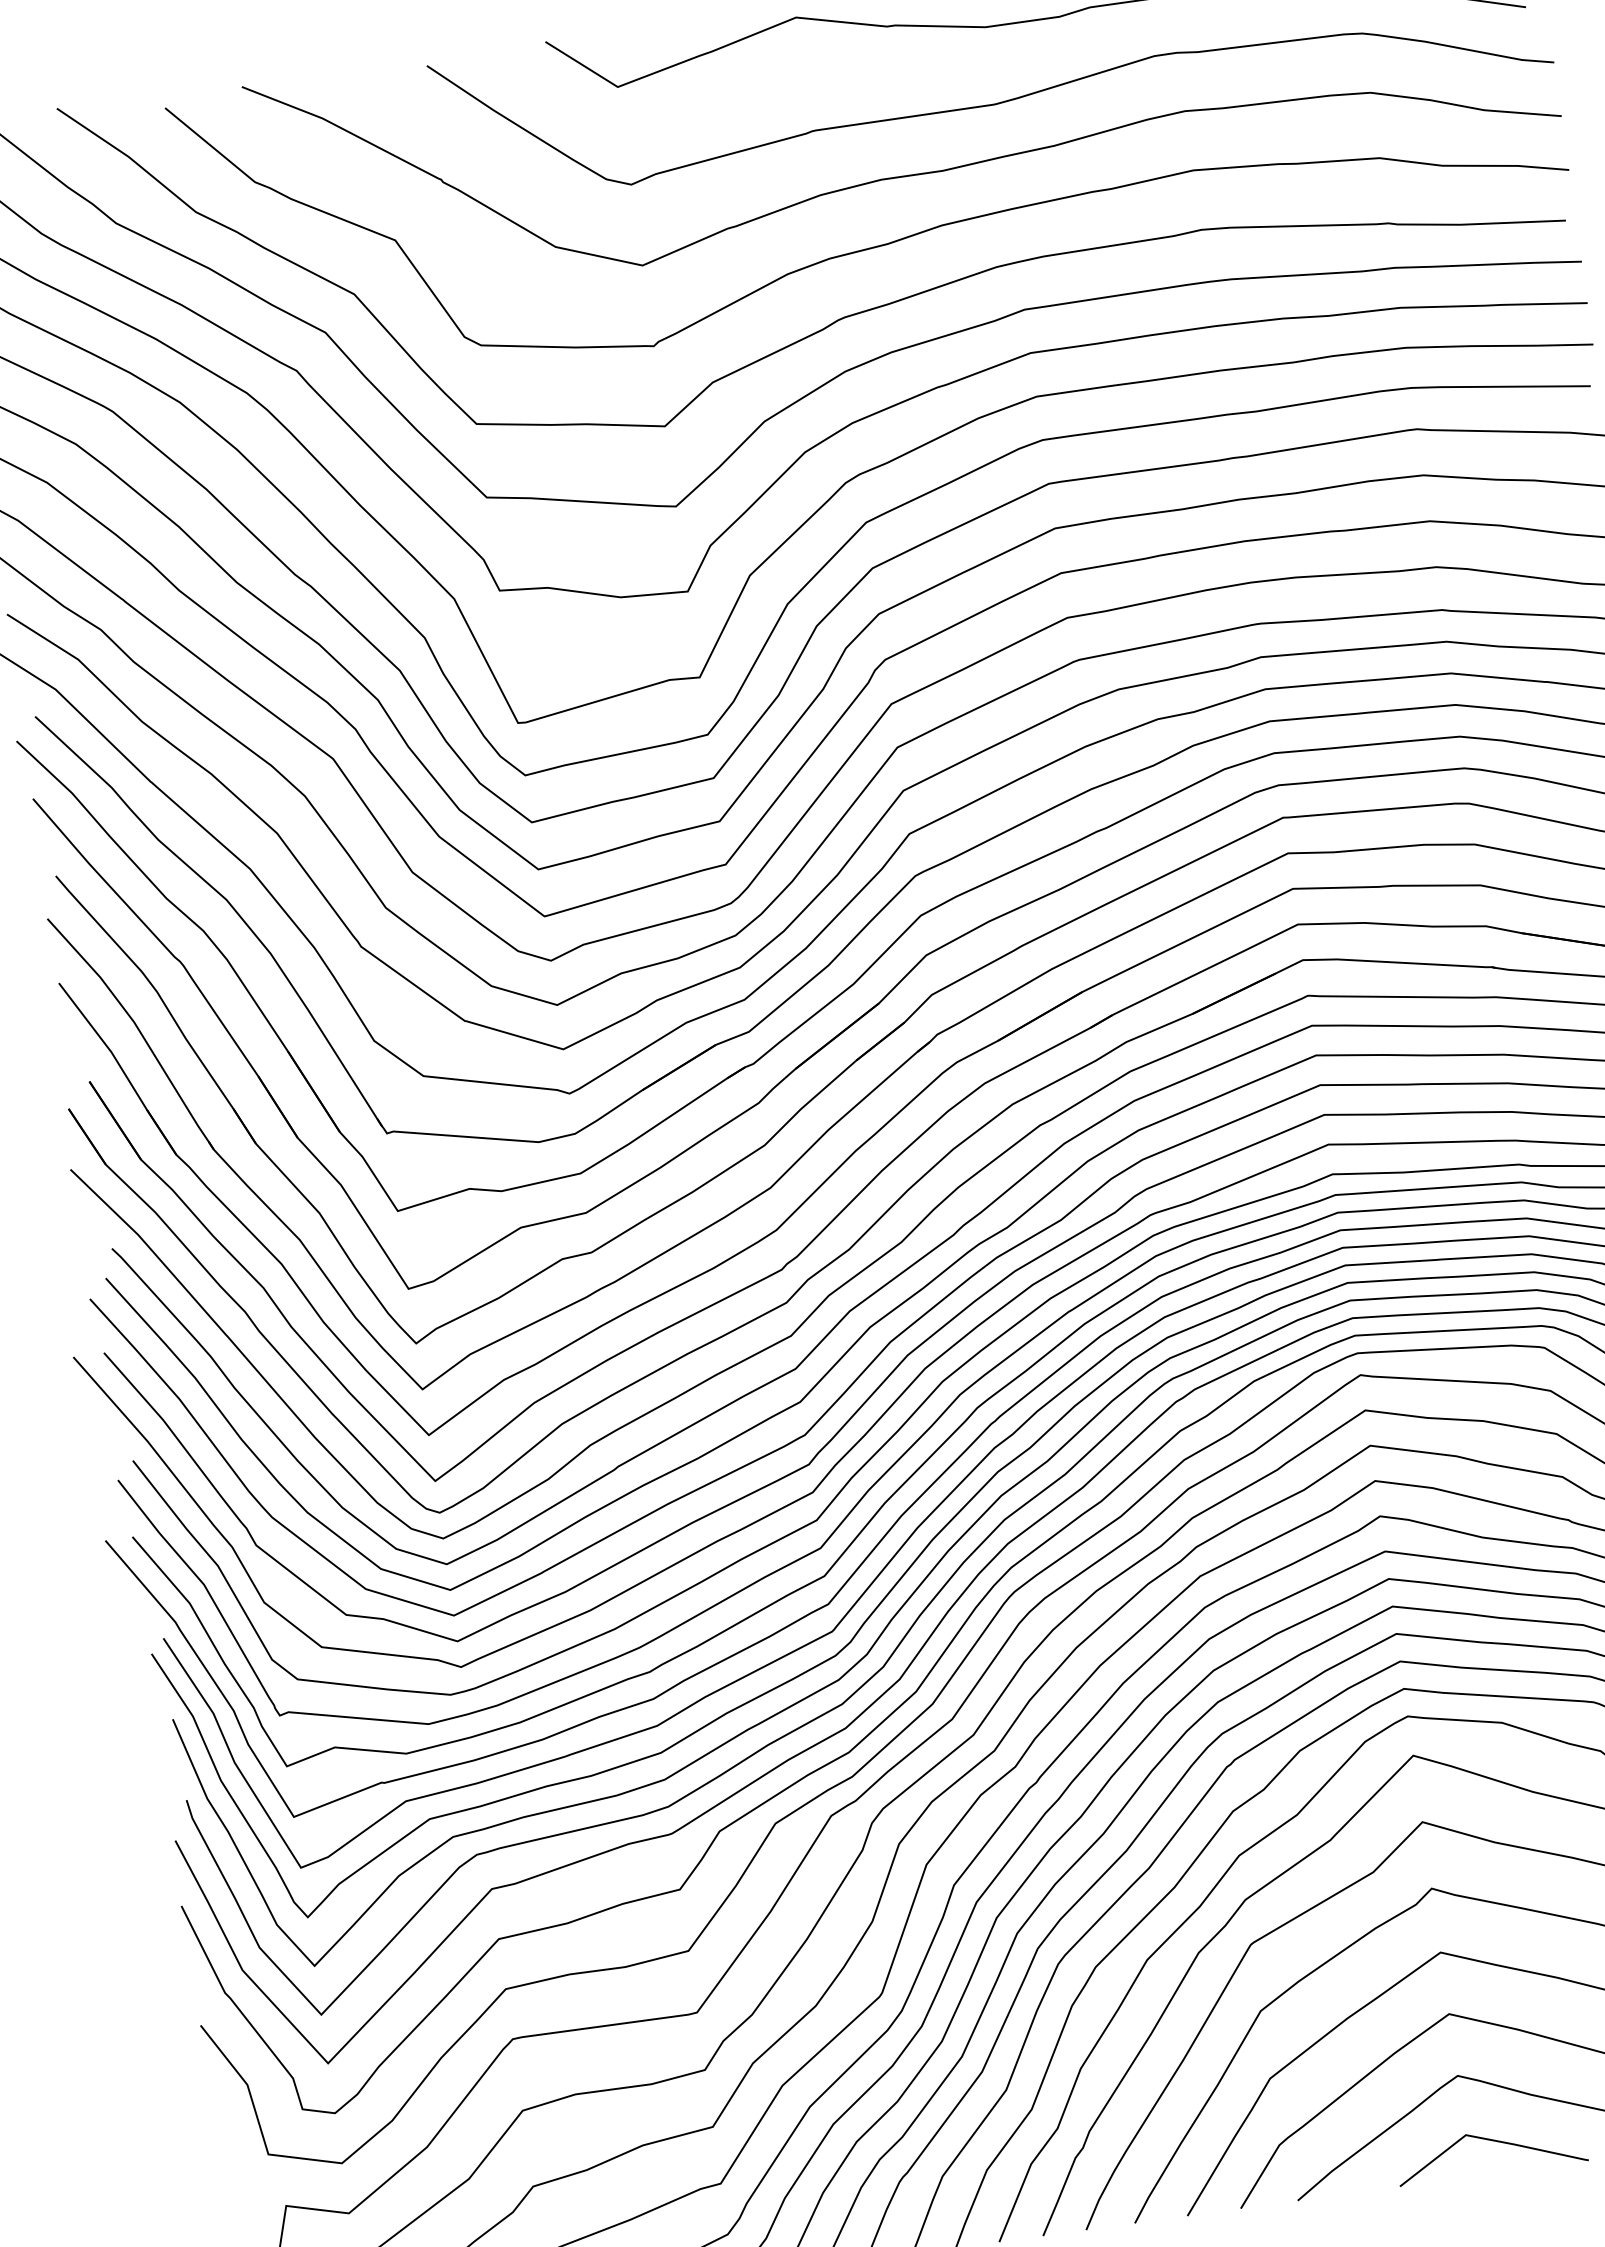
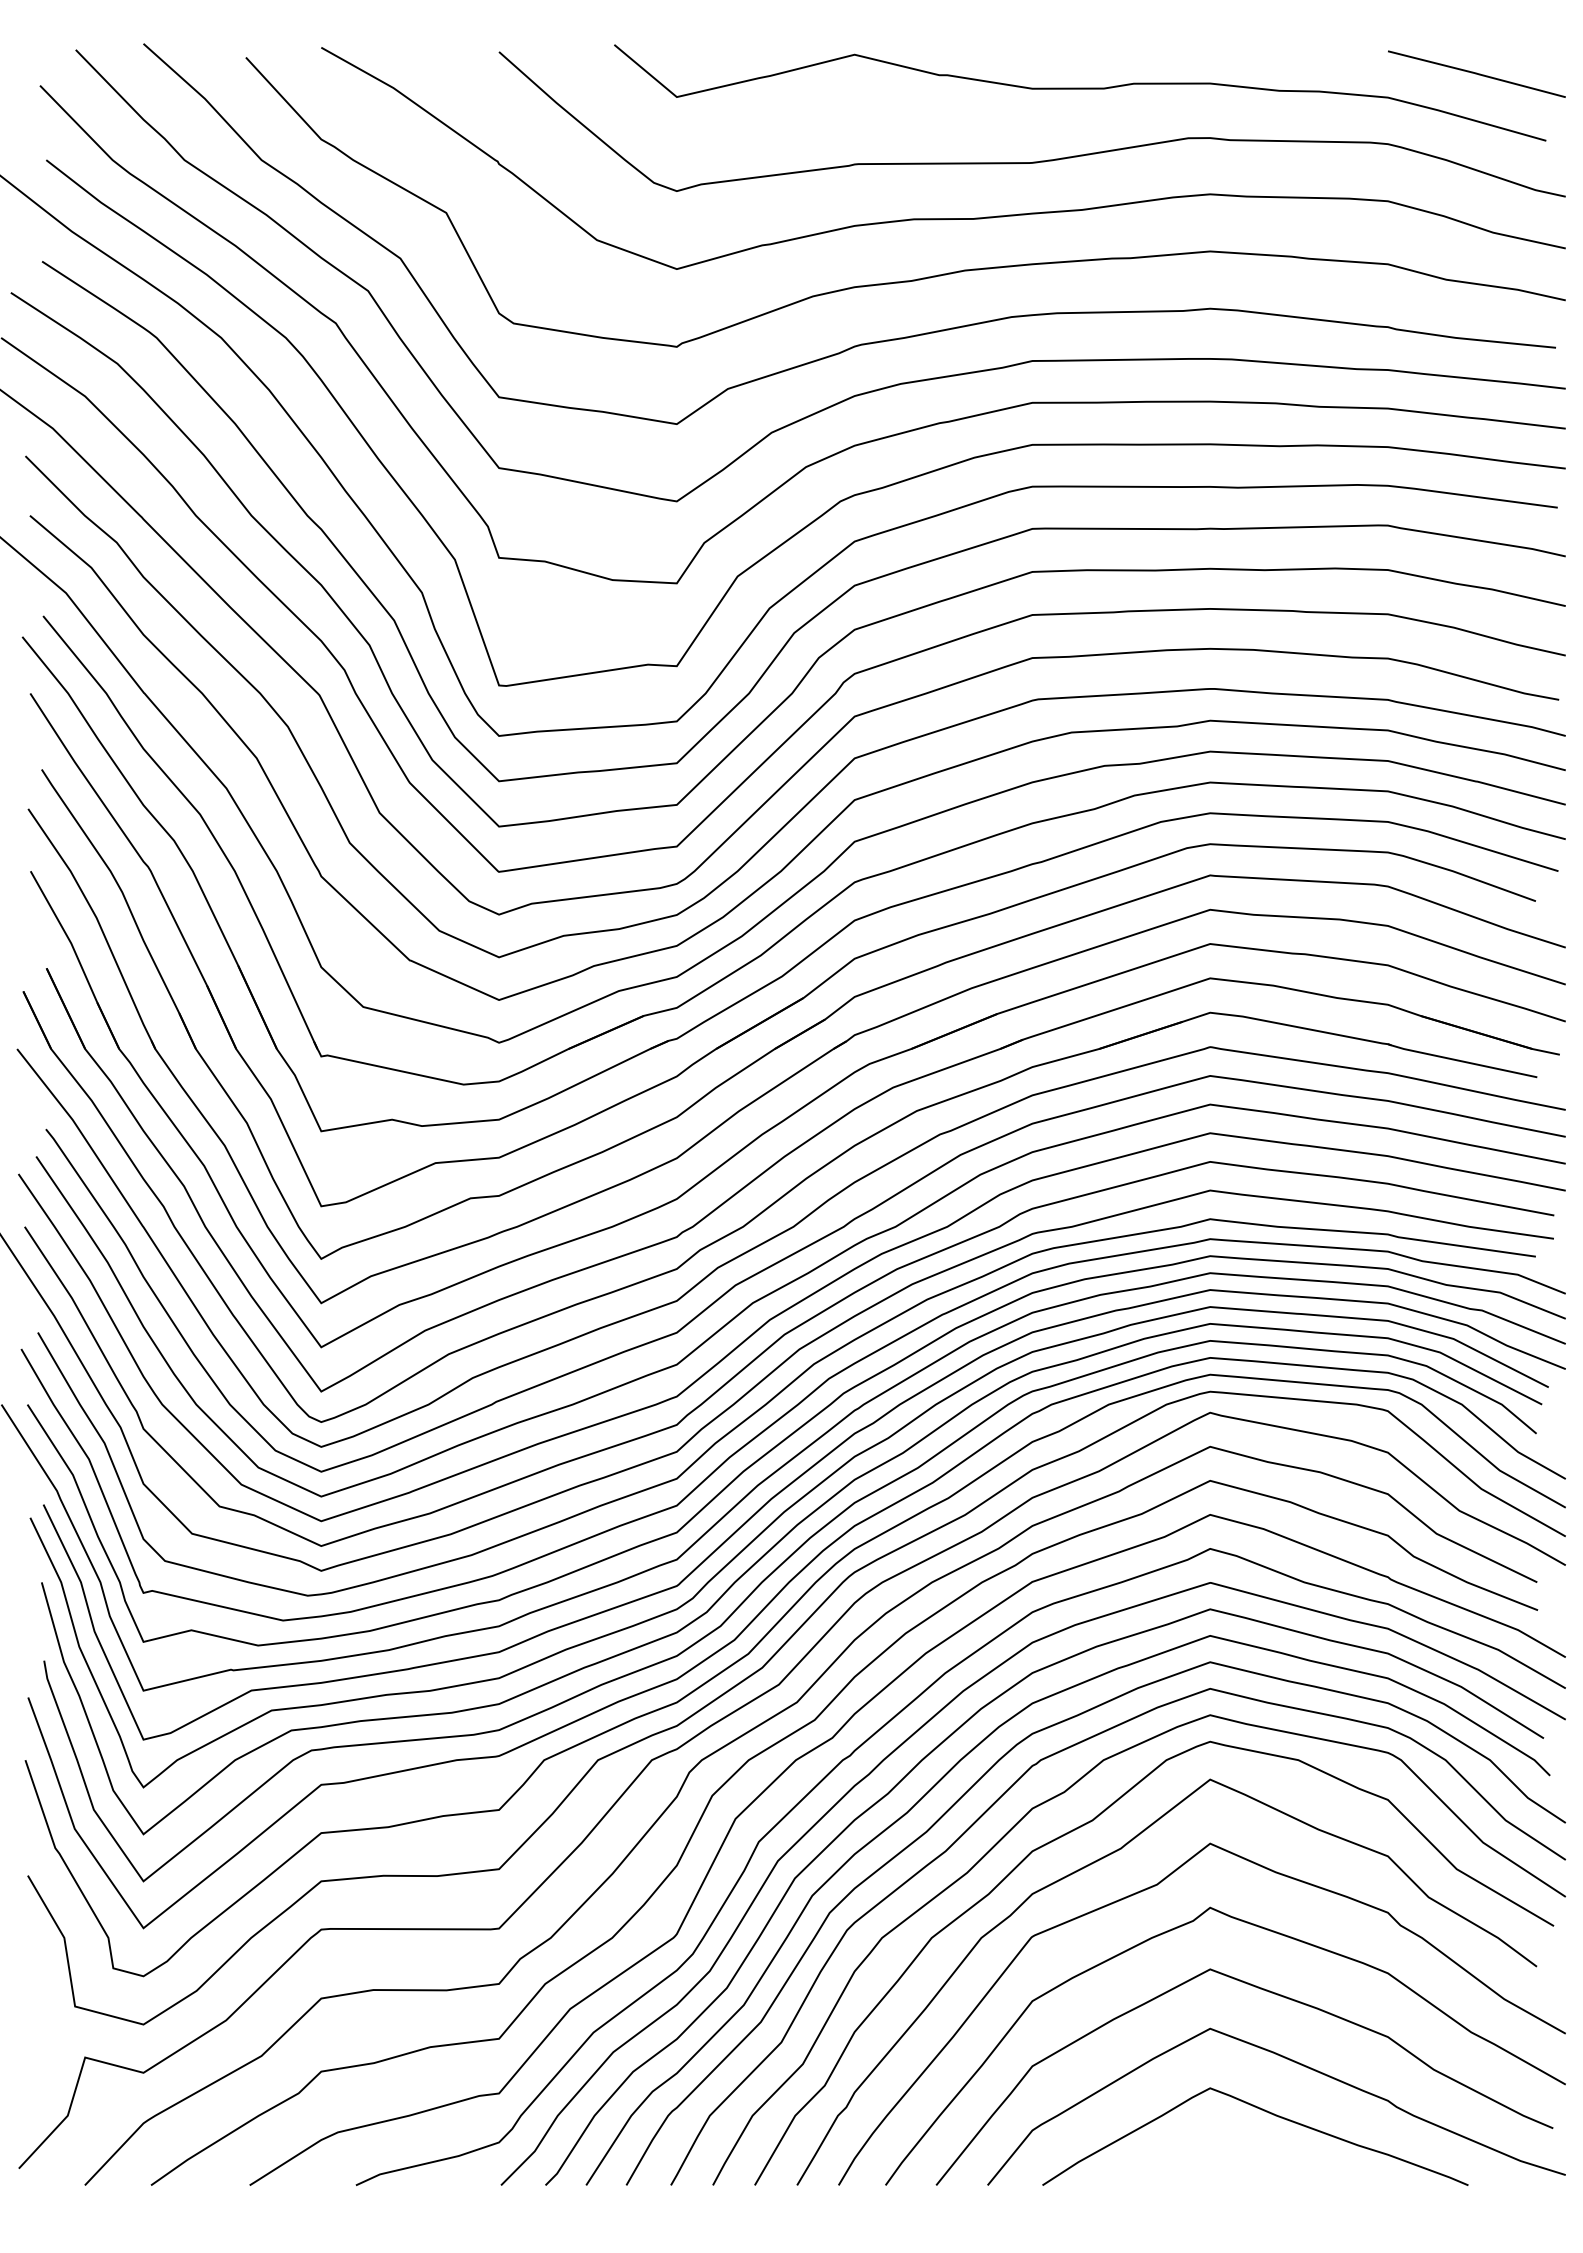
line: (1491, 2141) -> (1233, 2154), removed

